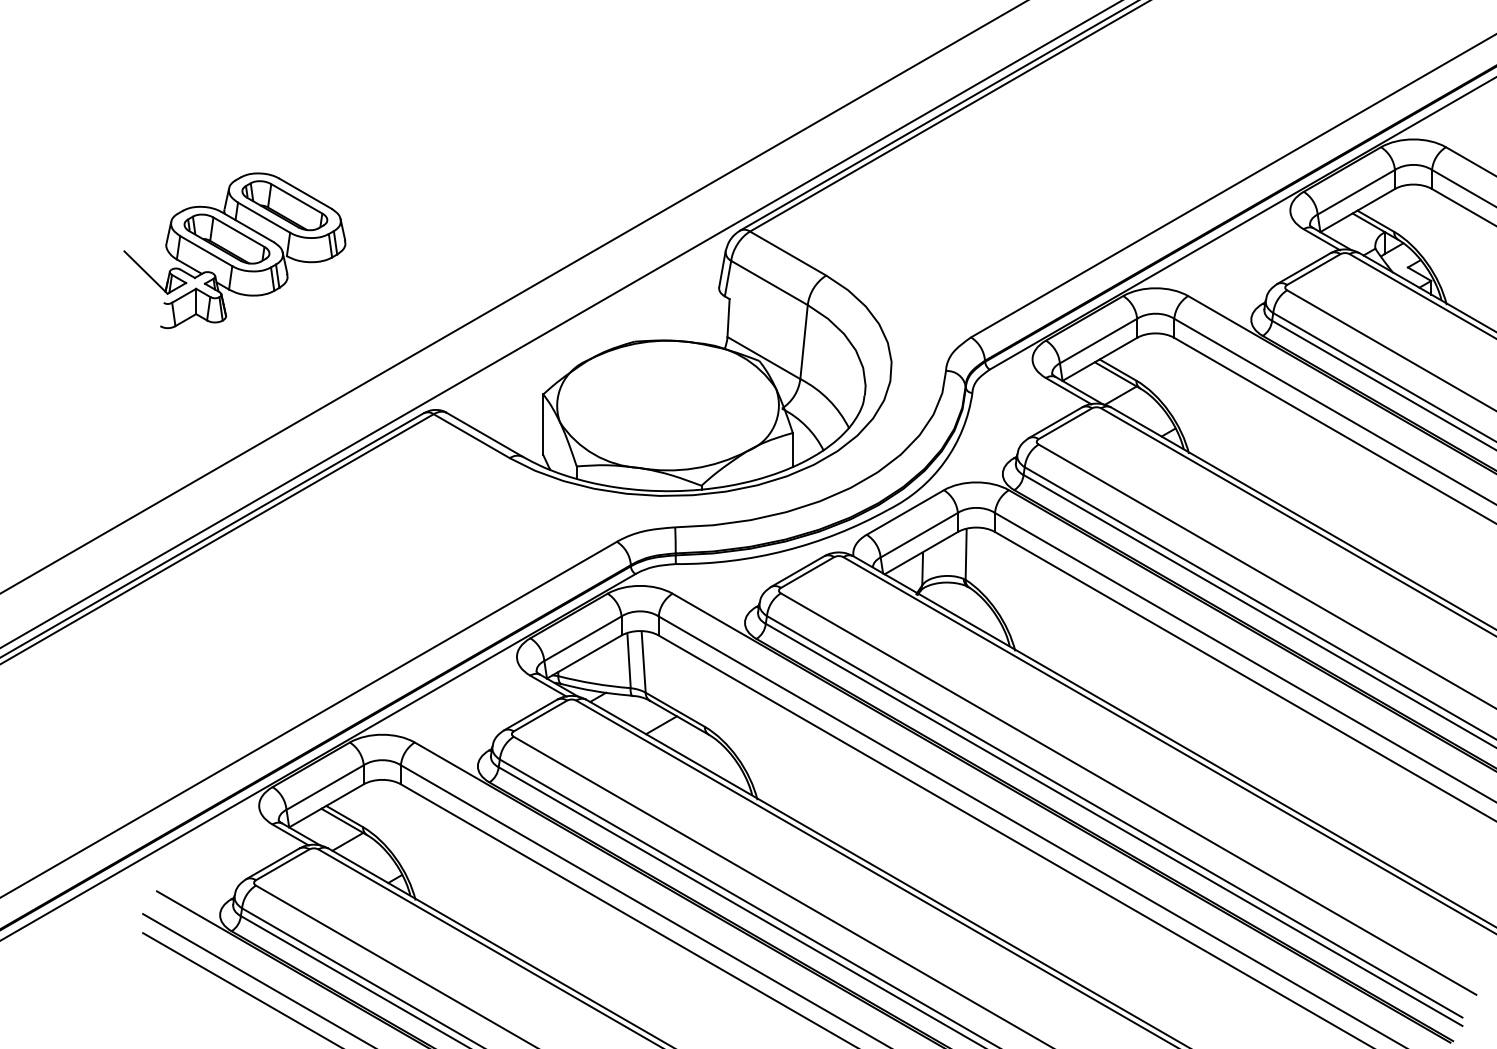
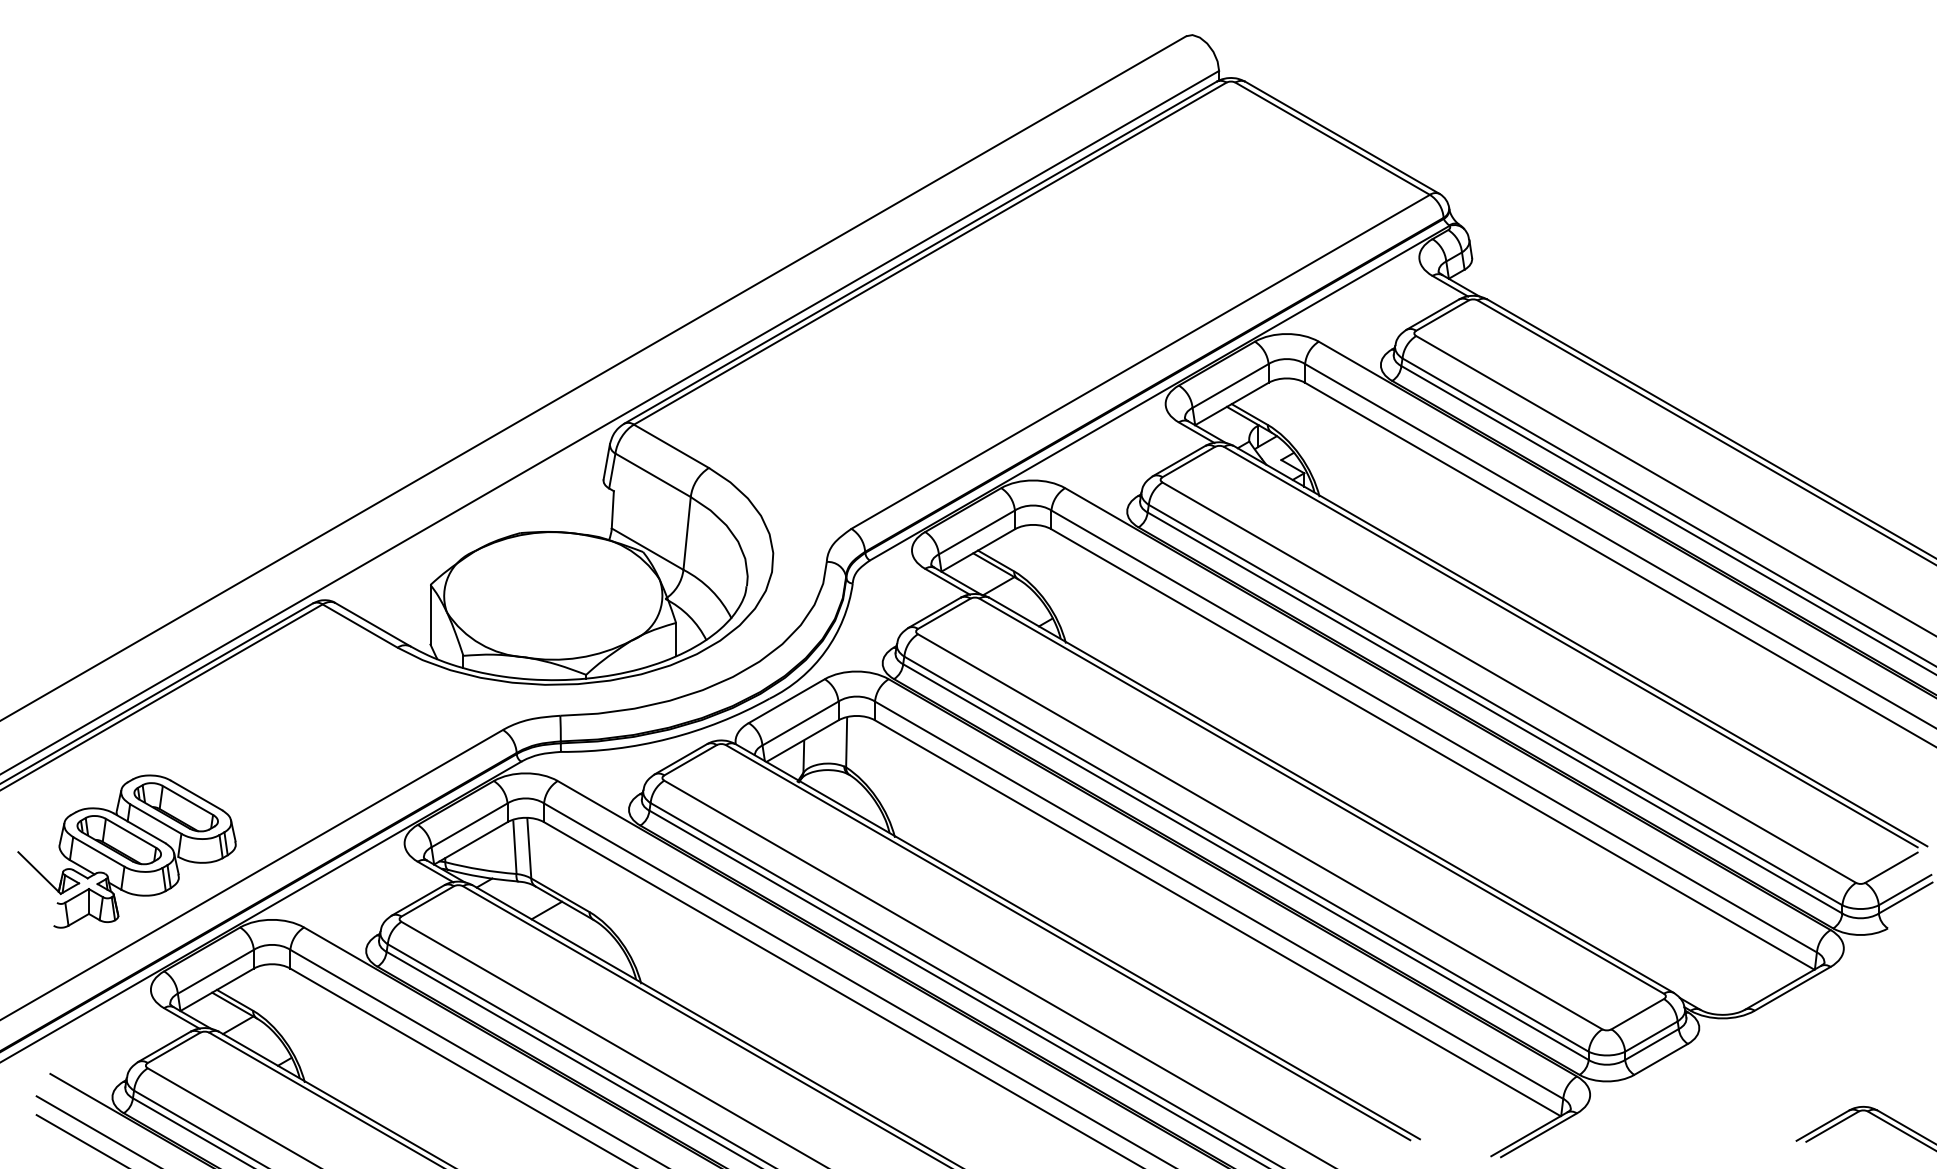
part: (234, 250) -> (126, 851), moved

